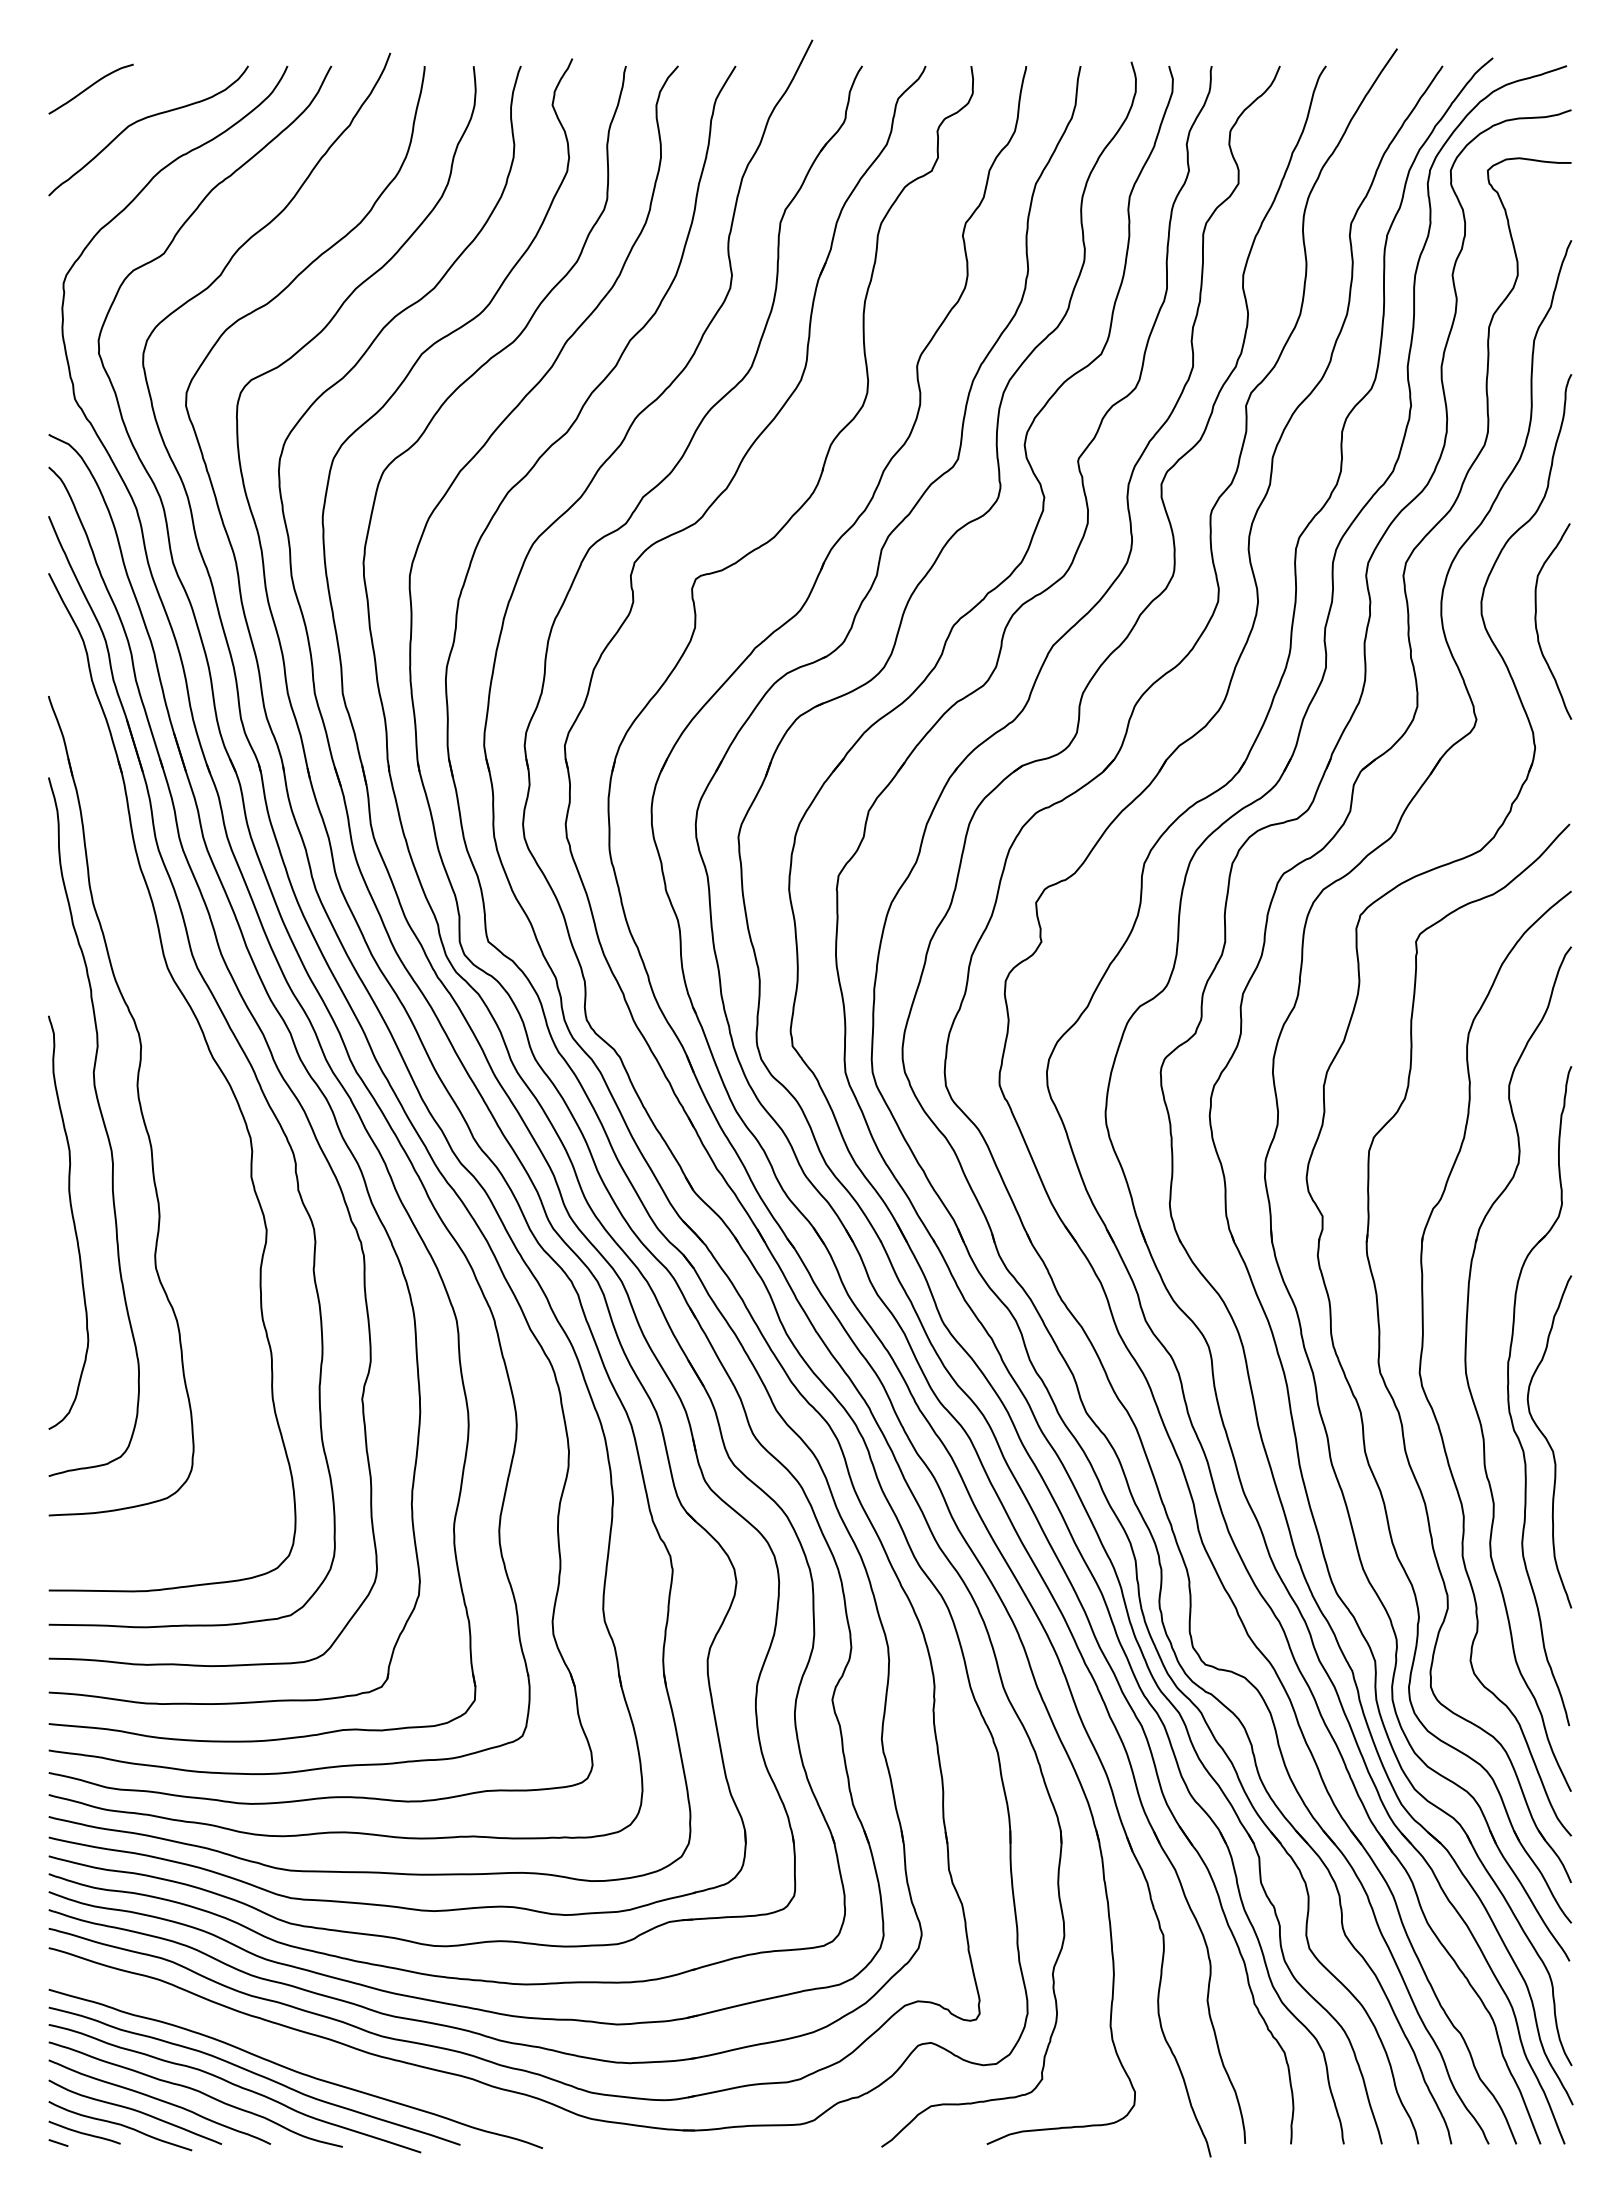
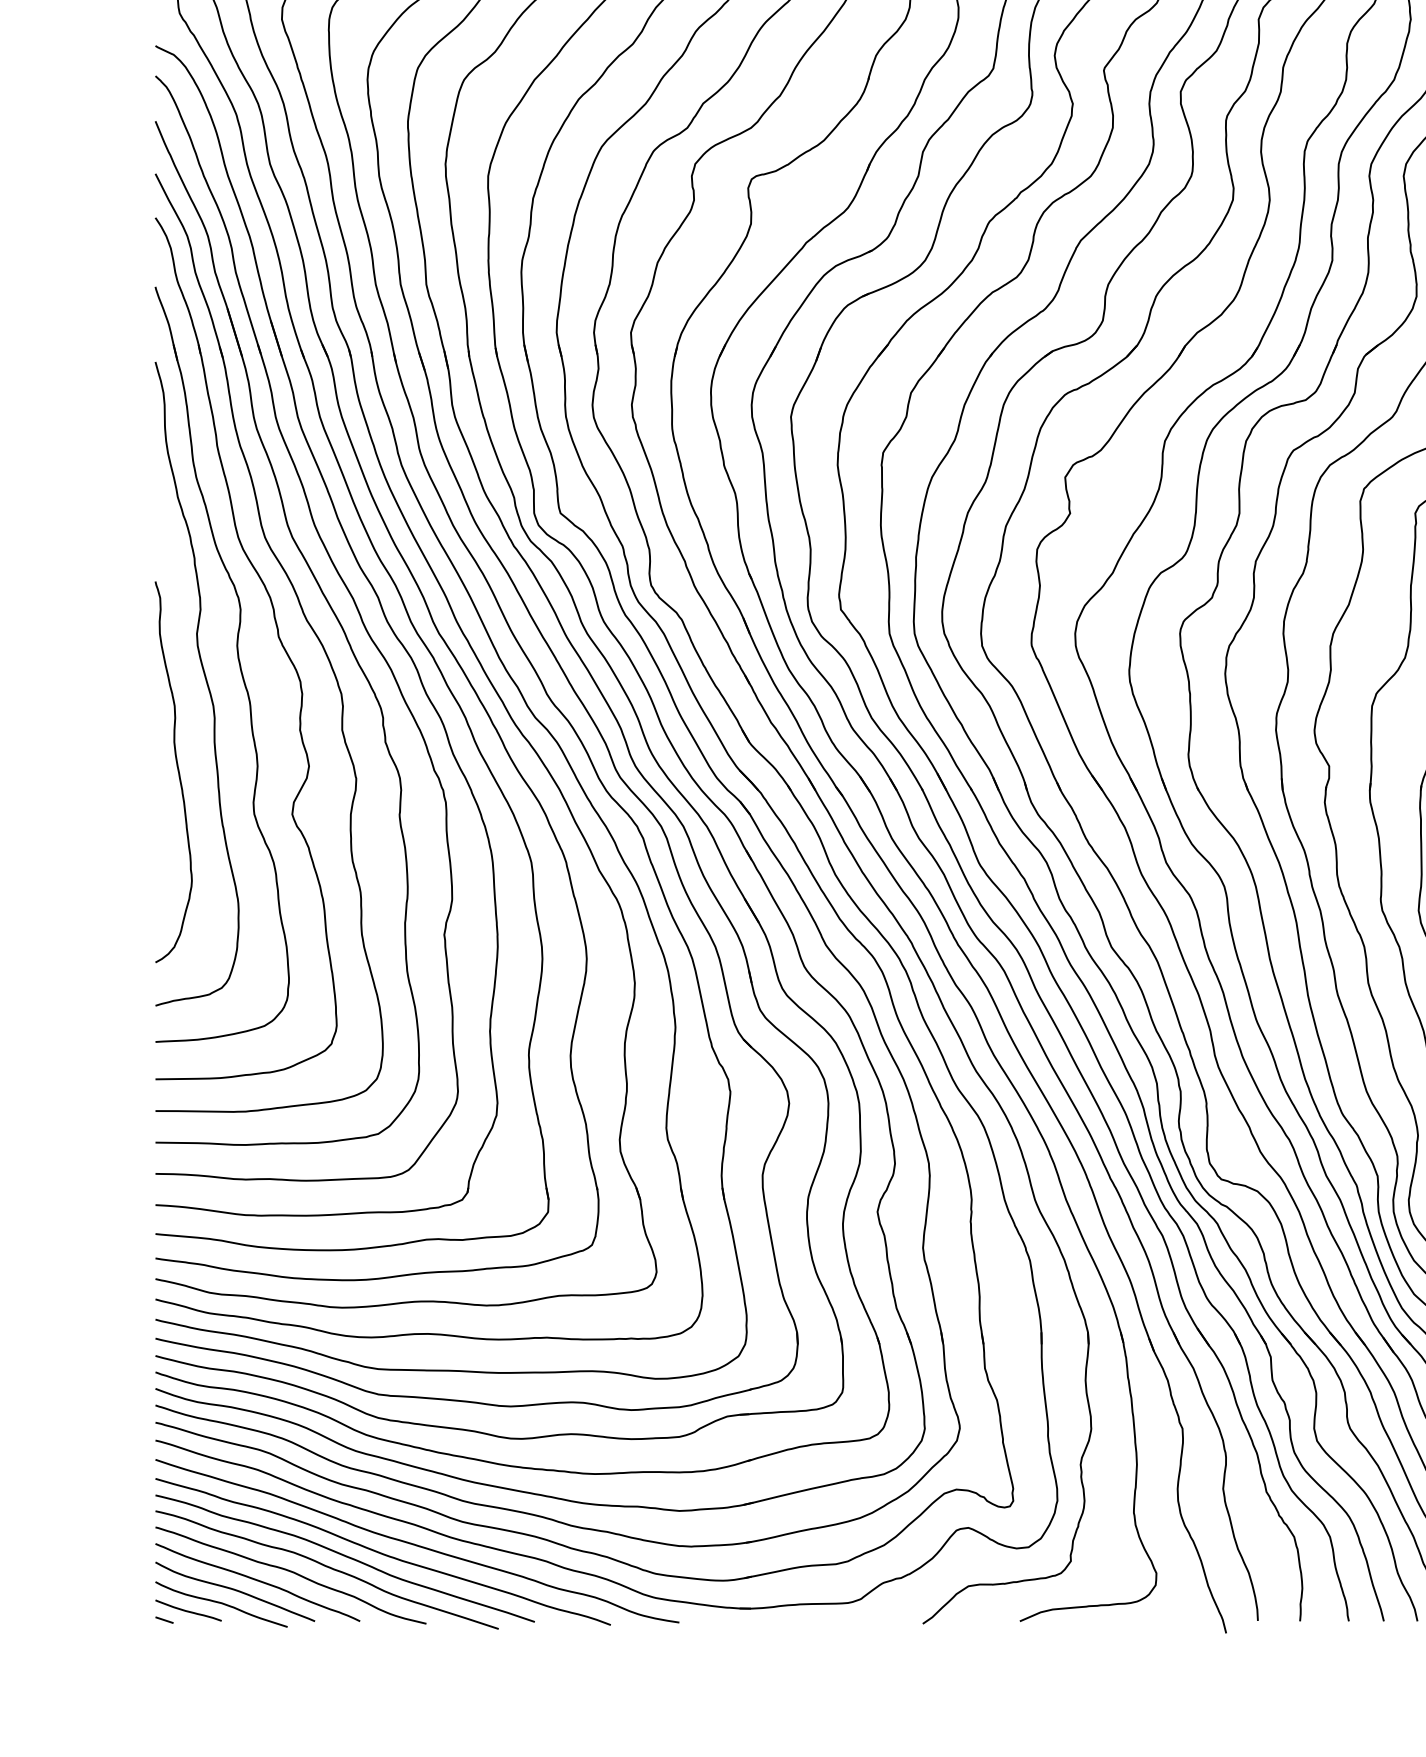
part: (181, 1076) -> (277, 637), added
curve: (331, 2060) -> (416, 1544), added

